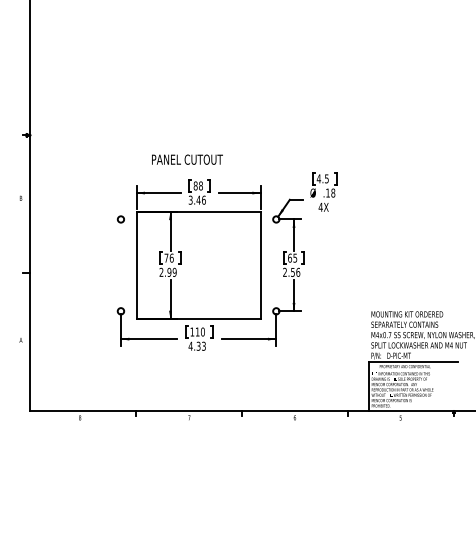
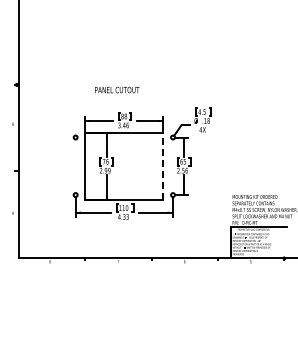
text: (187, 158) -> (117, 89), moved
line: (261, 265) -> (163, 166), solid -> dashed

